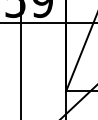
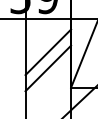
line: (43, 55) -> (48, 51), added
line: (43, 72) -> (48, 68), added

